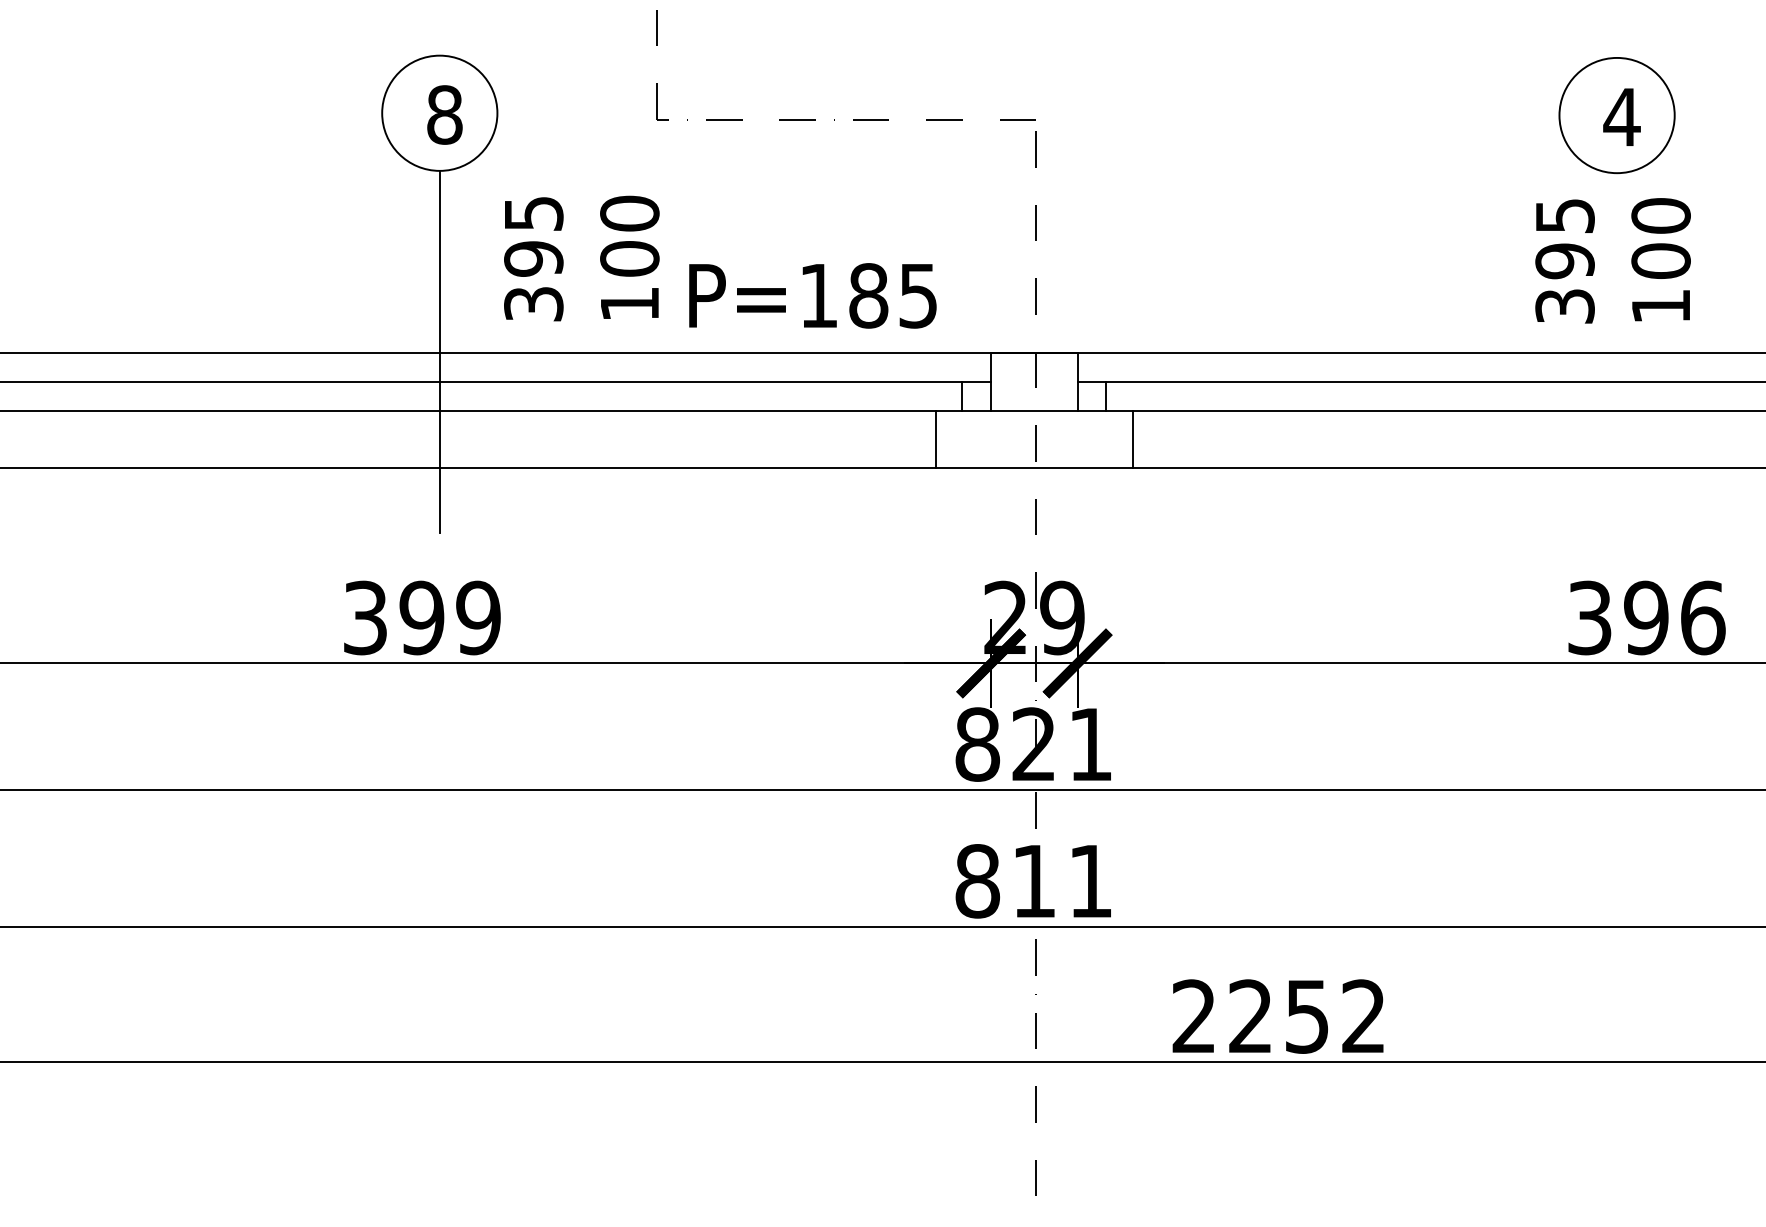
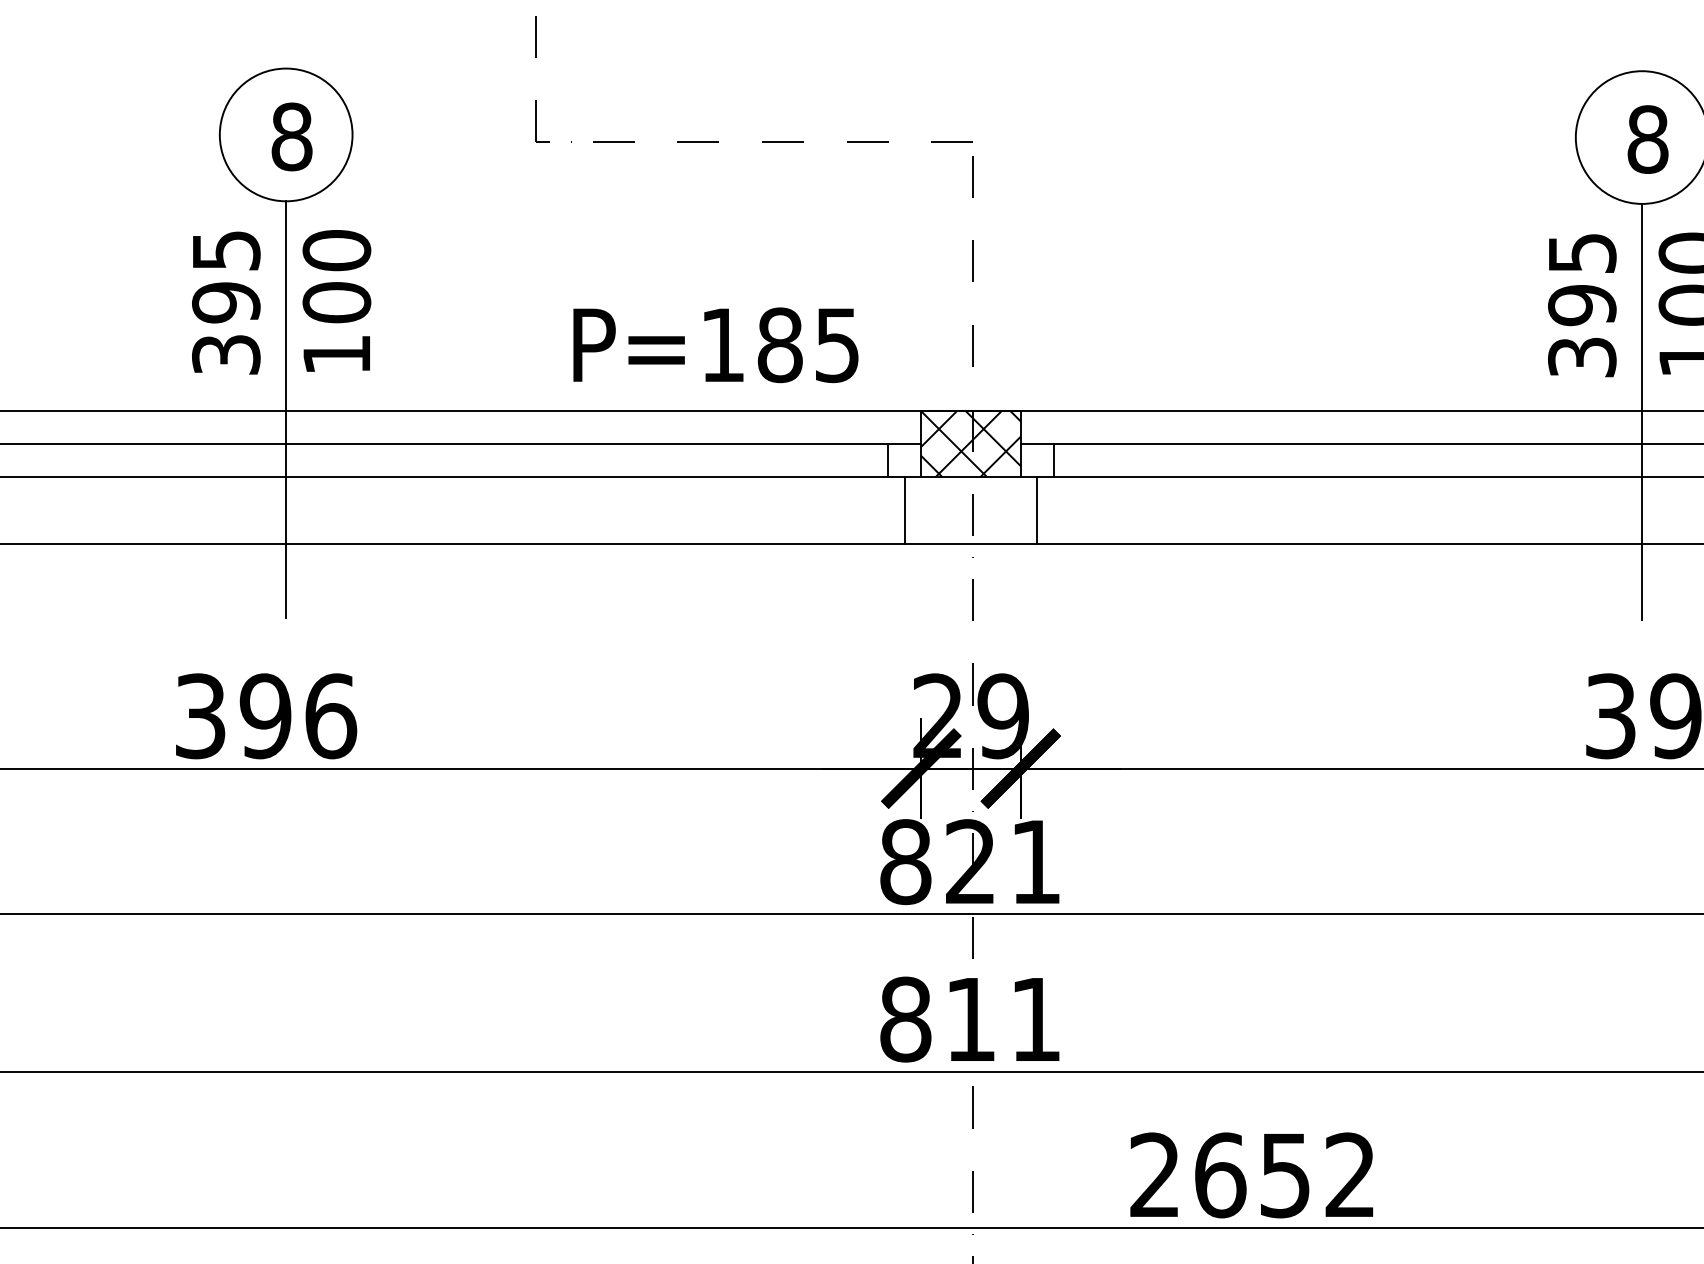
text: (1621, 117) -> (1647, 139), 4 -> 8
text: (581, 258) -> (281, 302), moved
line: (1617, 353) -> (1642, 411), added
hatch: (1034, 381) -> (971, 443), added
line: (935, 439) -> (904, 510), moved
line: (1133, 439) -> (1037, 510), moved
text: (478, 617) -> (330, 715), 399 -> 396
text: (1251, 1016) -> (1221, 1175), 2252 -> 2652

